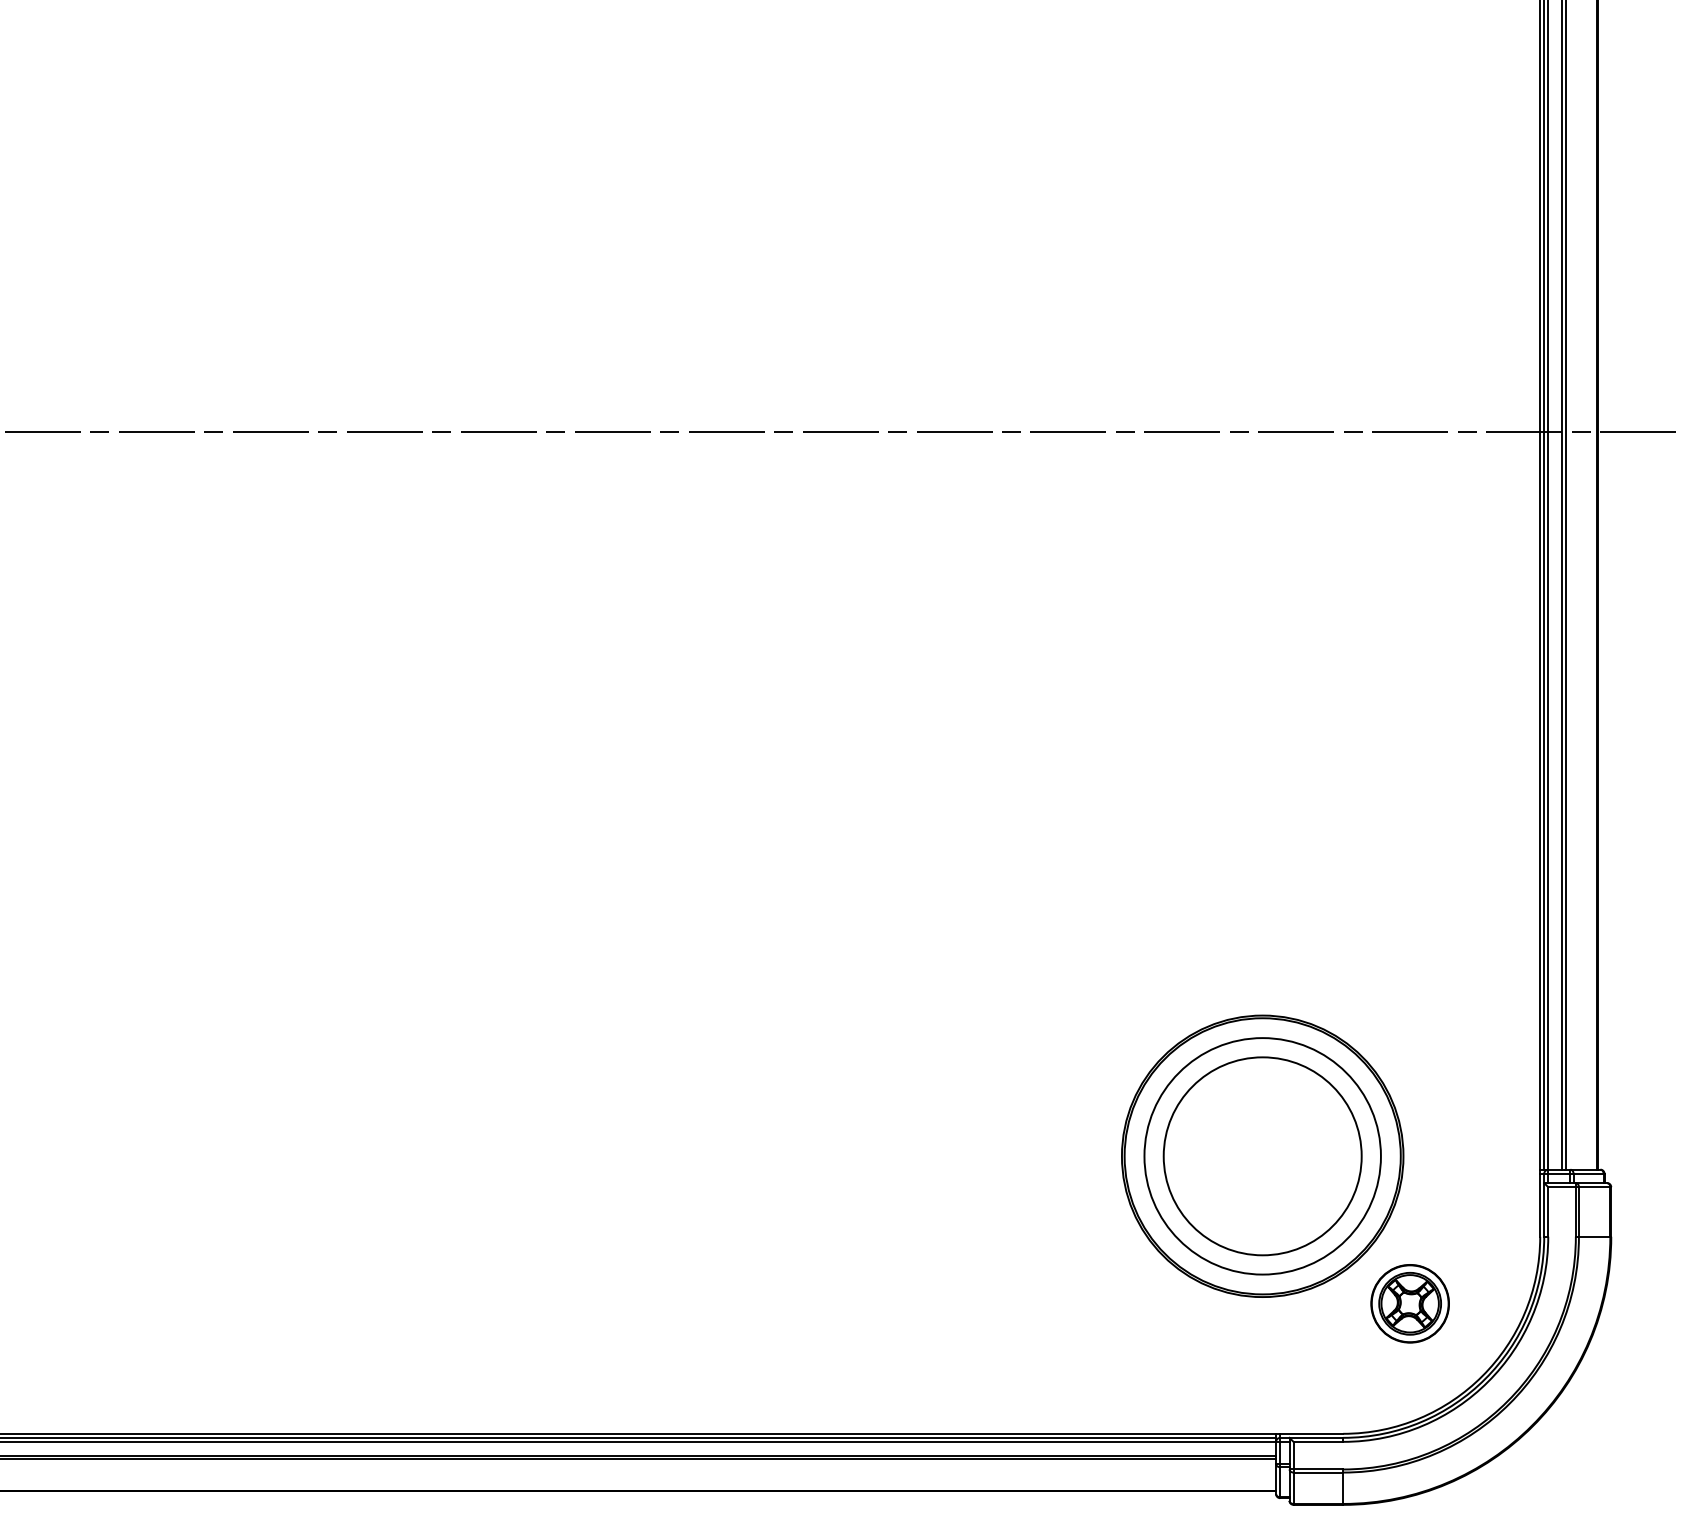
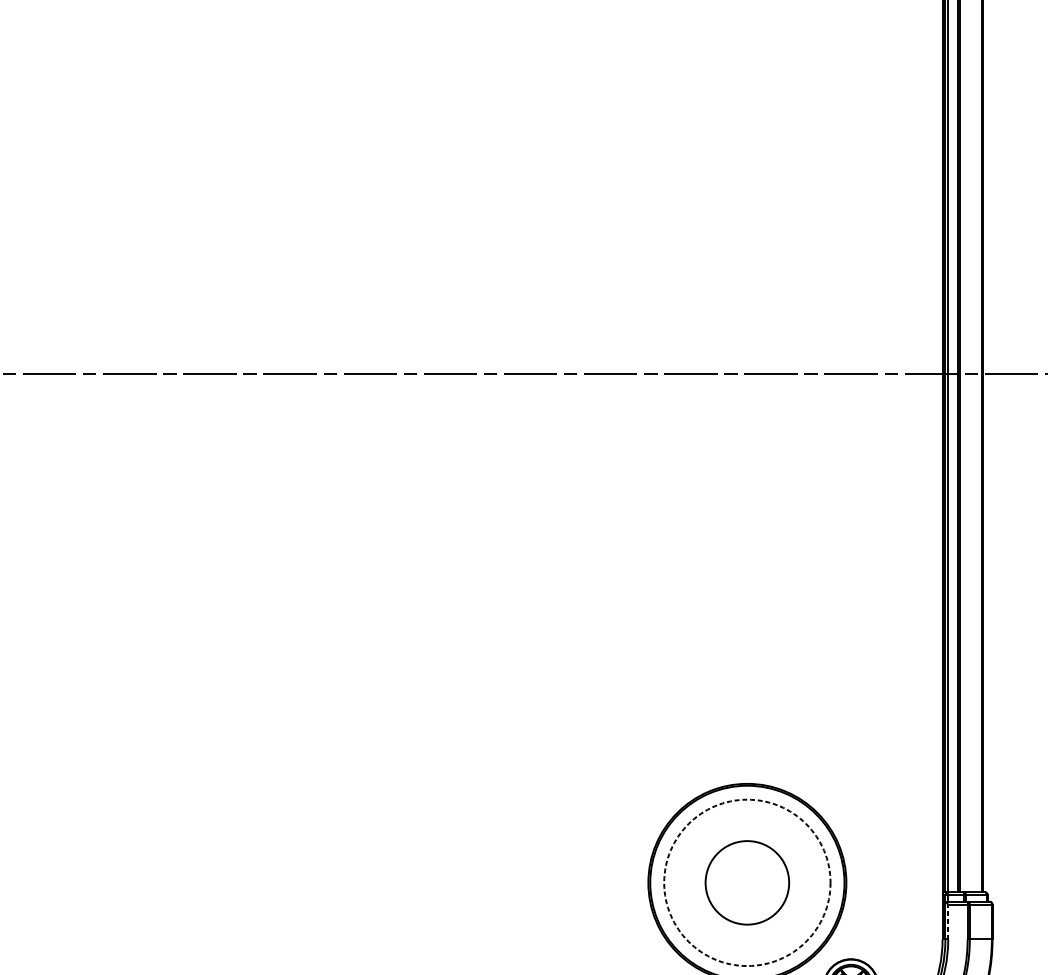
circle: (1262, 1156) -> (747, 882), size x0.6
circle: (1262, 1156) -> (747, 882), solid -> dashed
line: (1548, 1211) -> (948, 921), solid -> dashed

